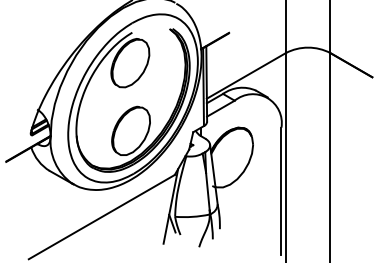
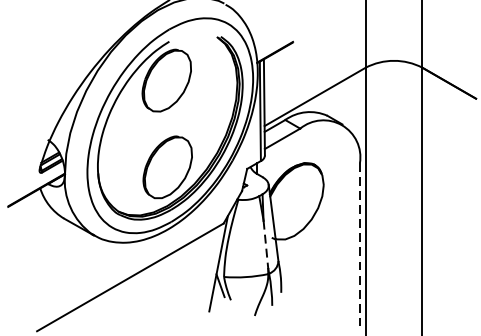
line: (281, 191) -> (359, 244), solid -> dashed
line: (207, 192) -> (265, 245), solid -> dashed

